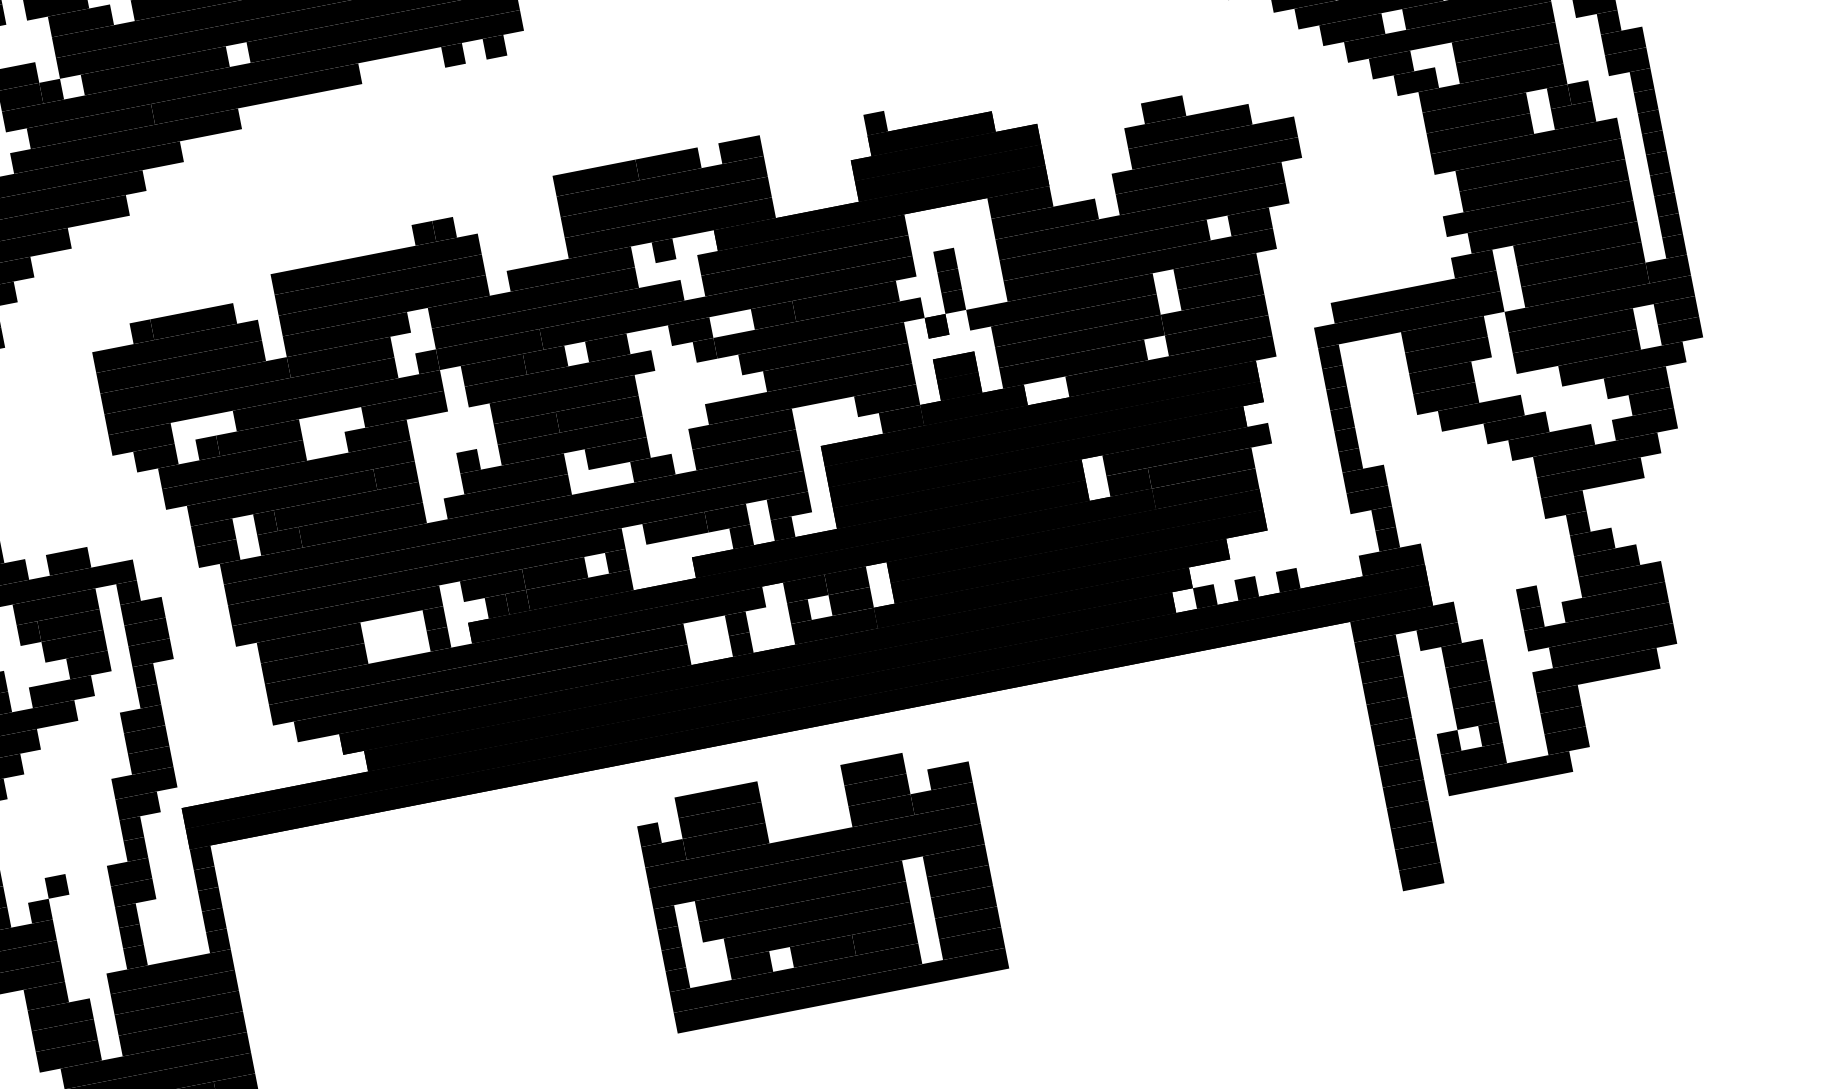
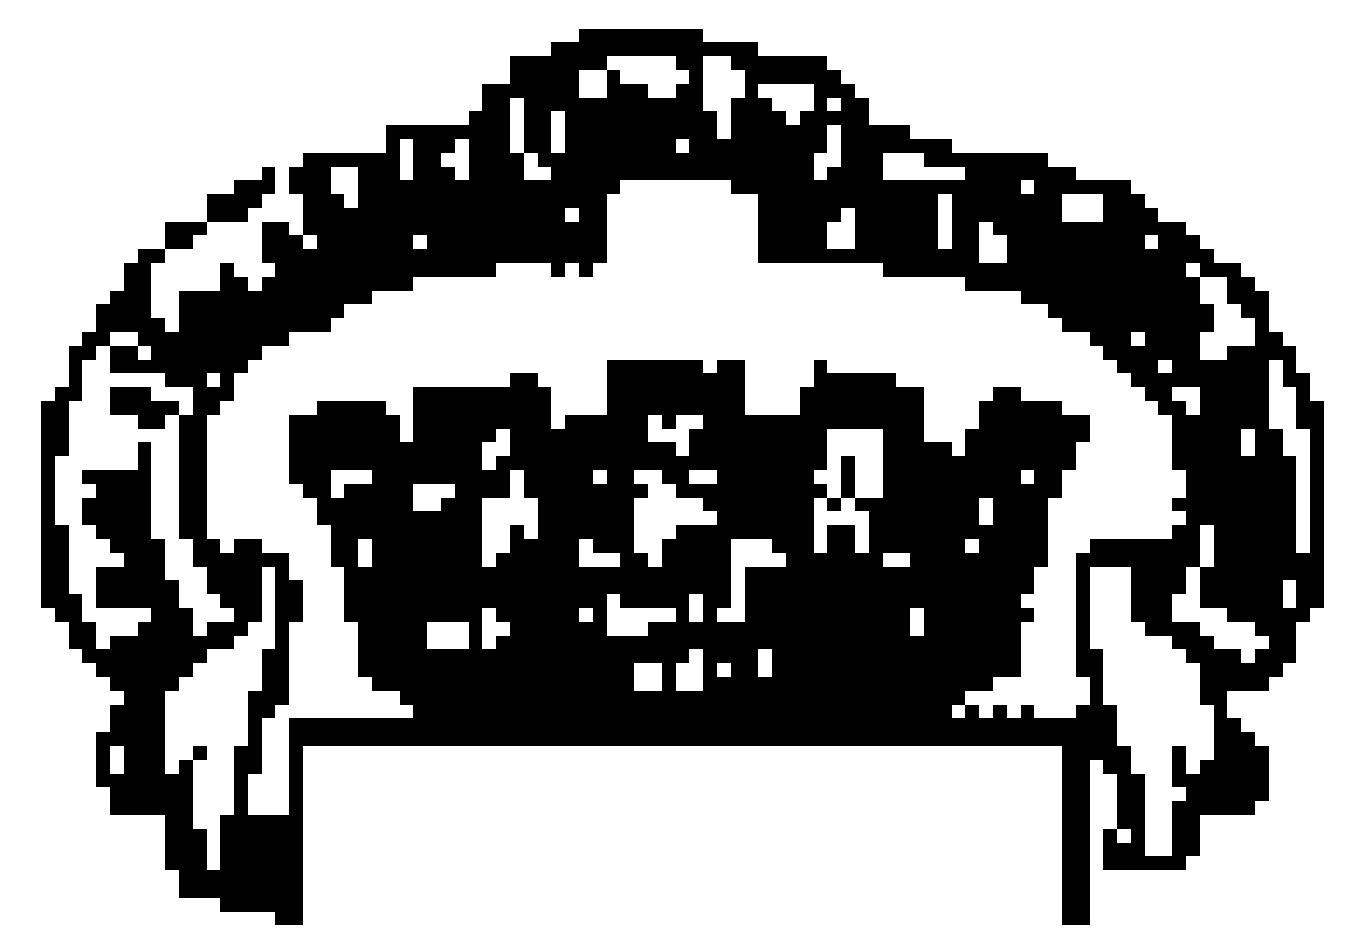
part: (821, 887) -> (689, 849), removed

